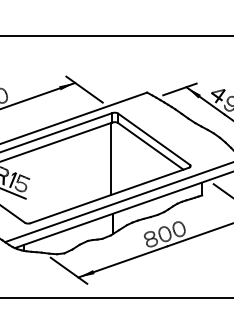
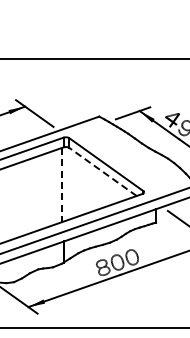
line: (150, 146) -> (102, 172), solid -> dashed
line: (111, 159) -> (62, 185), solid -> dashed

